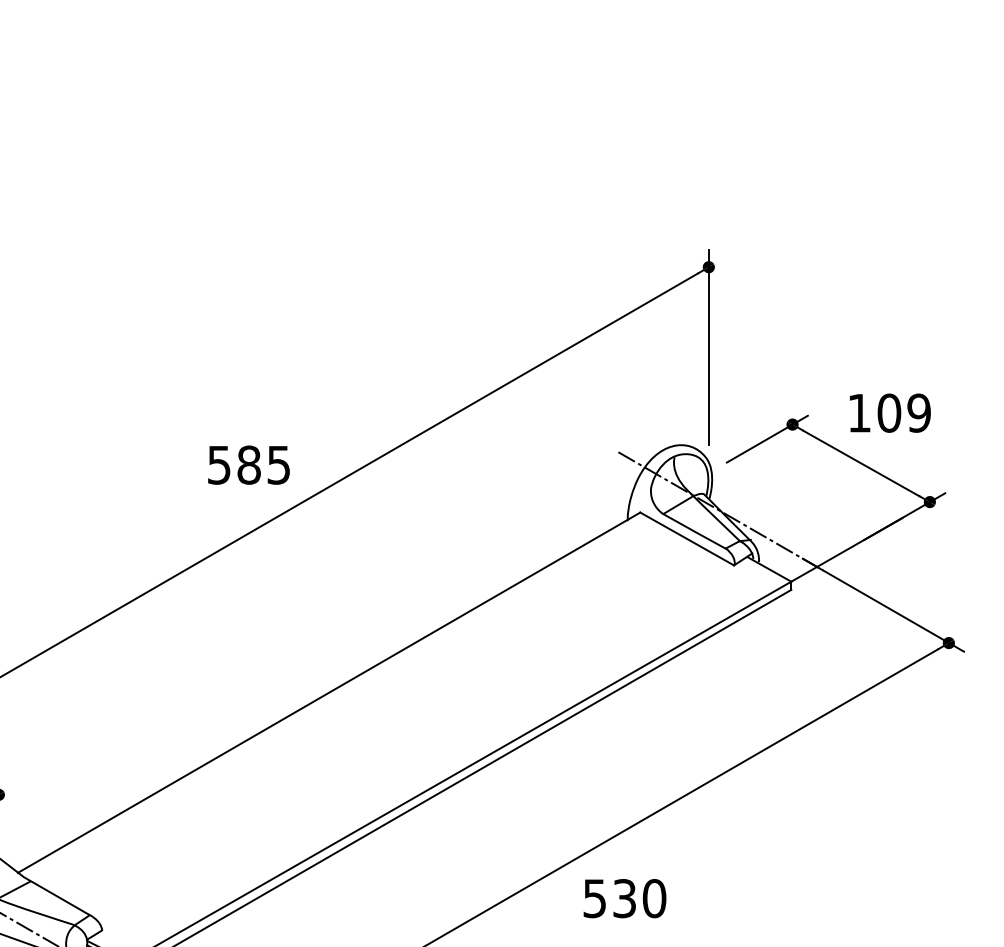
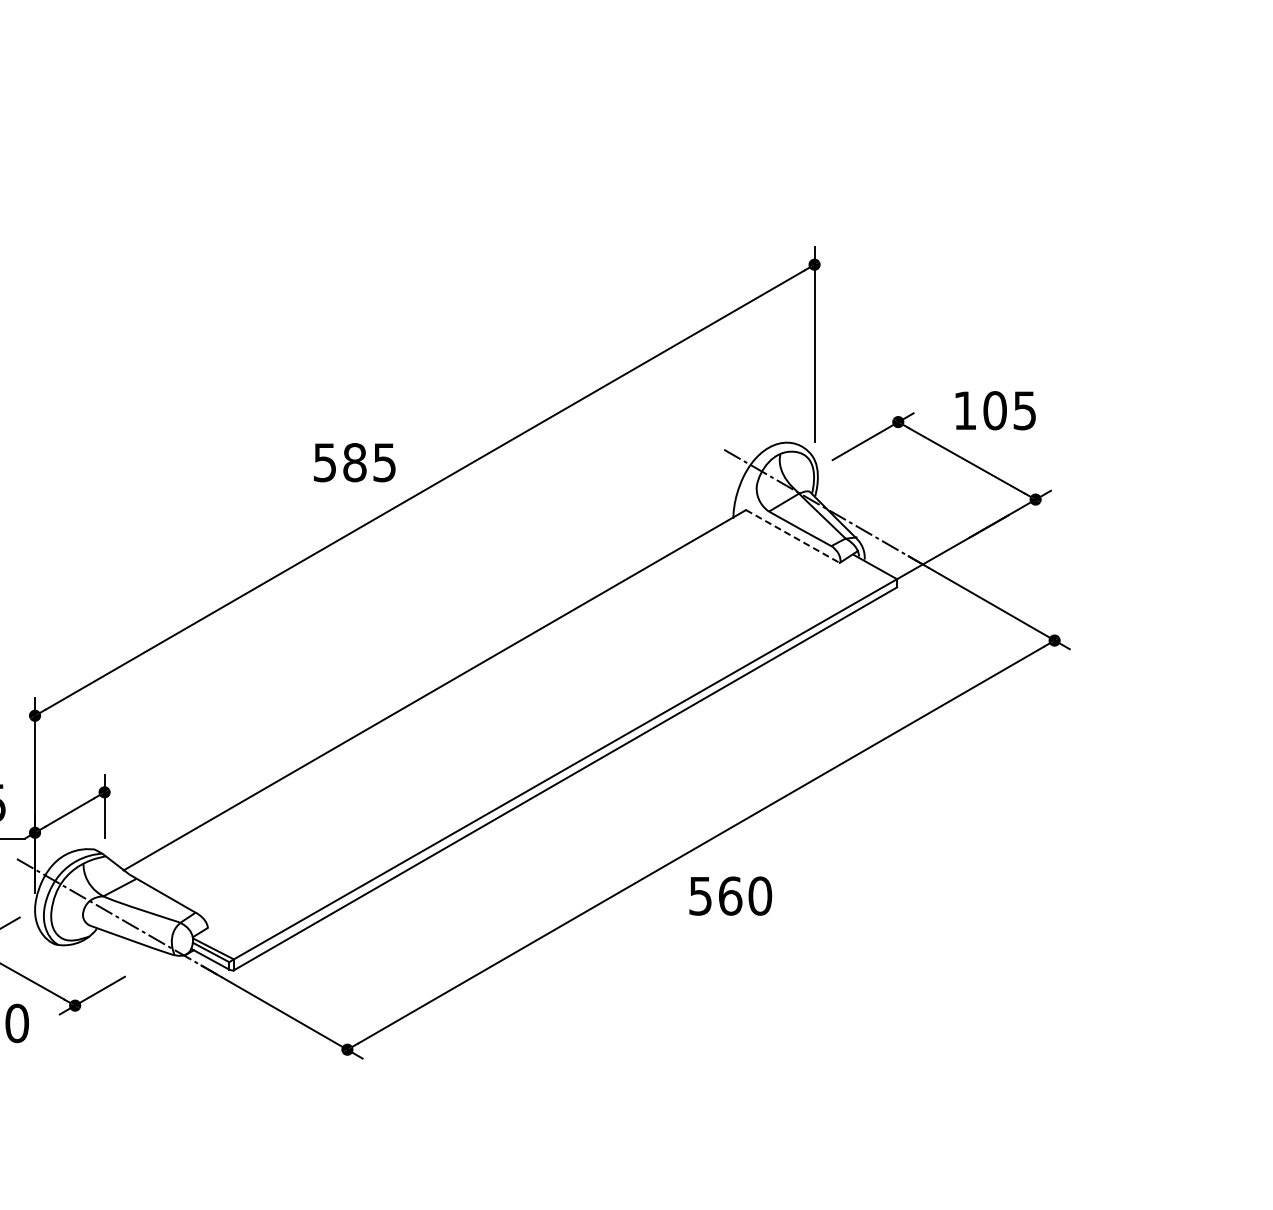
text: (918, 412) -> (1024, 410), 109 -> 105
line: (686, 538) -> (792, 536), solid -> dashed
text: (624, 897) -> (730, 895), 530 -> 560

